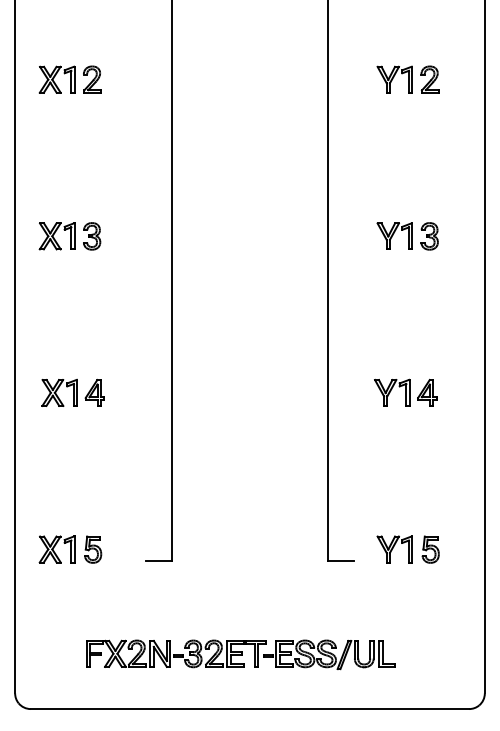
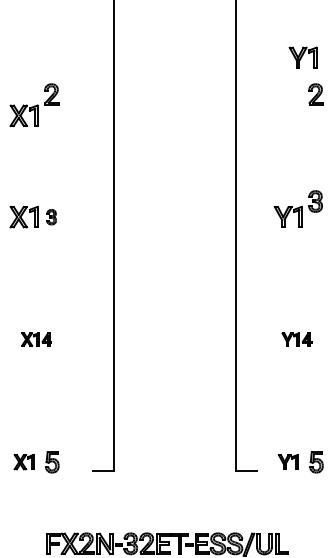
part: (56, 79) -> (23, 115), moved
part: (394, 79) -> (302, 57), moved
part: (92, 236) -> (51, 217), size x0.7
part: (429, 236) -> (315, 201), moved
part: (72, 392) -> (36, 339), size x0.6
part: (405, 392) -> (296, 339), size x0.6
part: (56, 549) -> (23, 462), size x0.7
part: (394, 549) -> (288, 462), size x0.7

